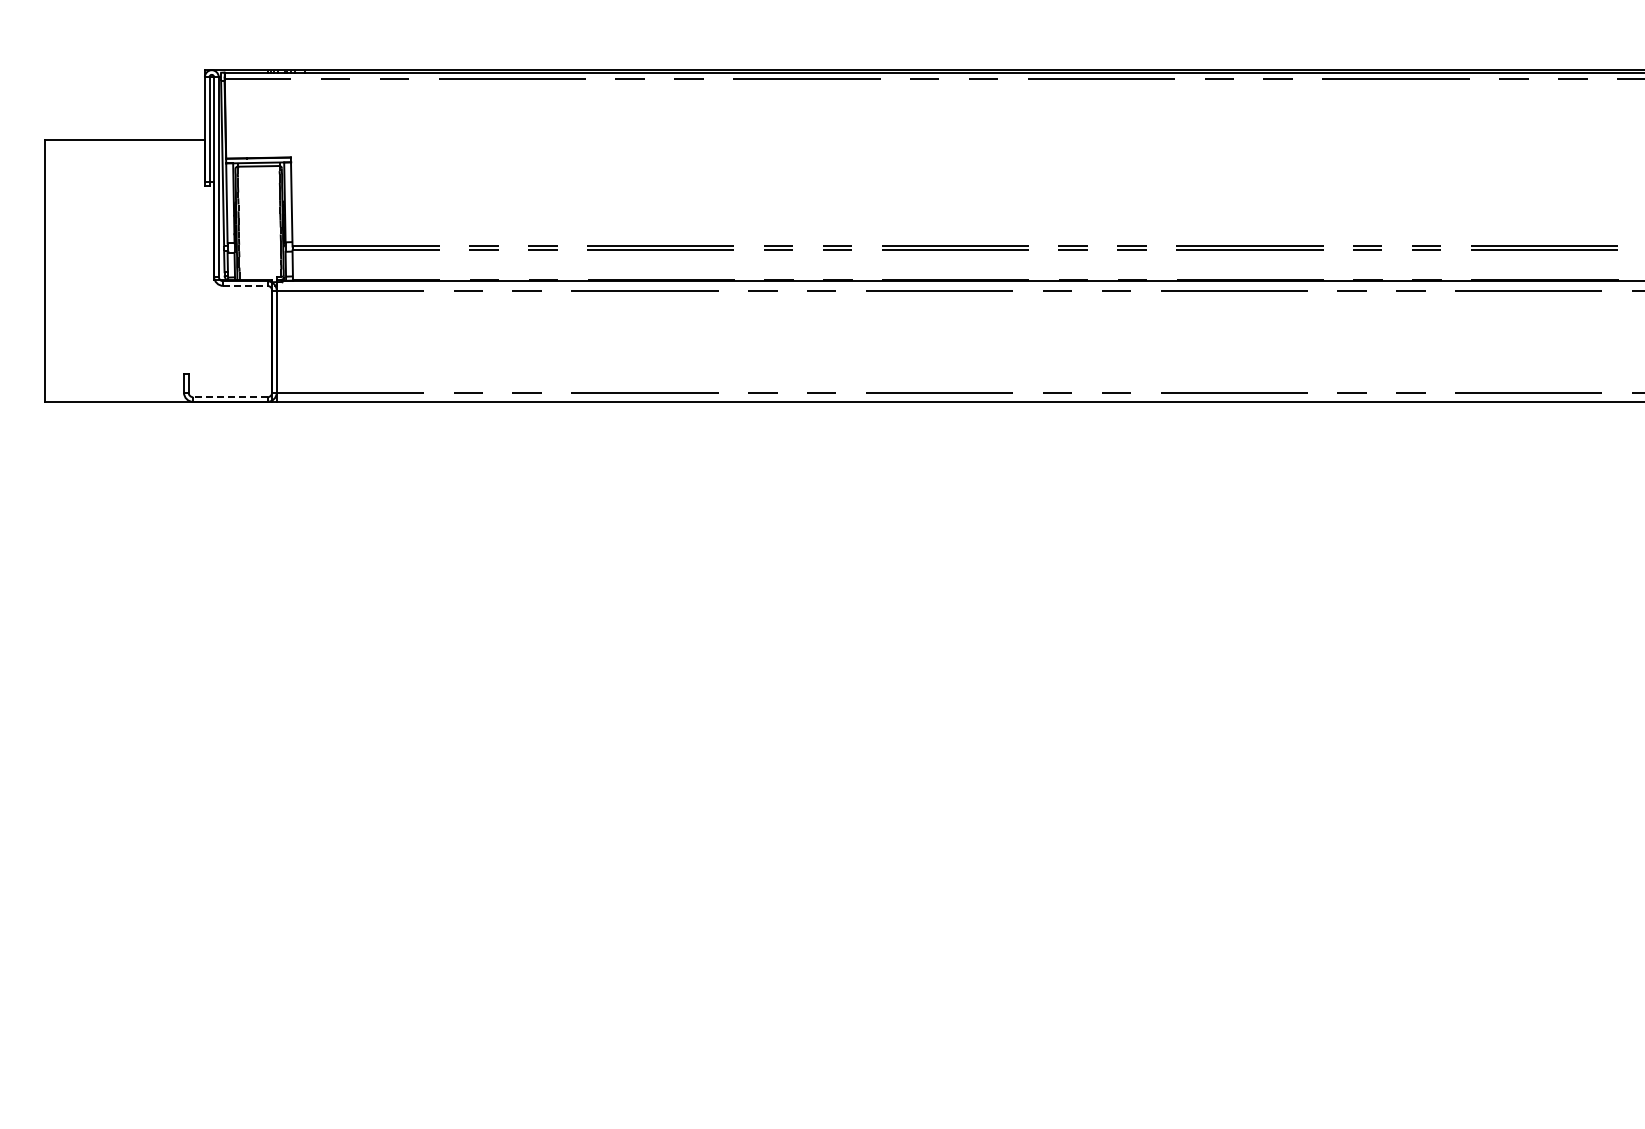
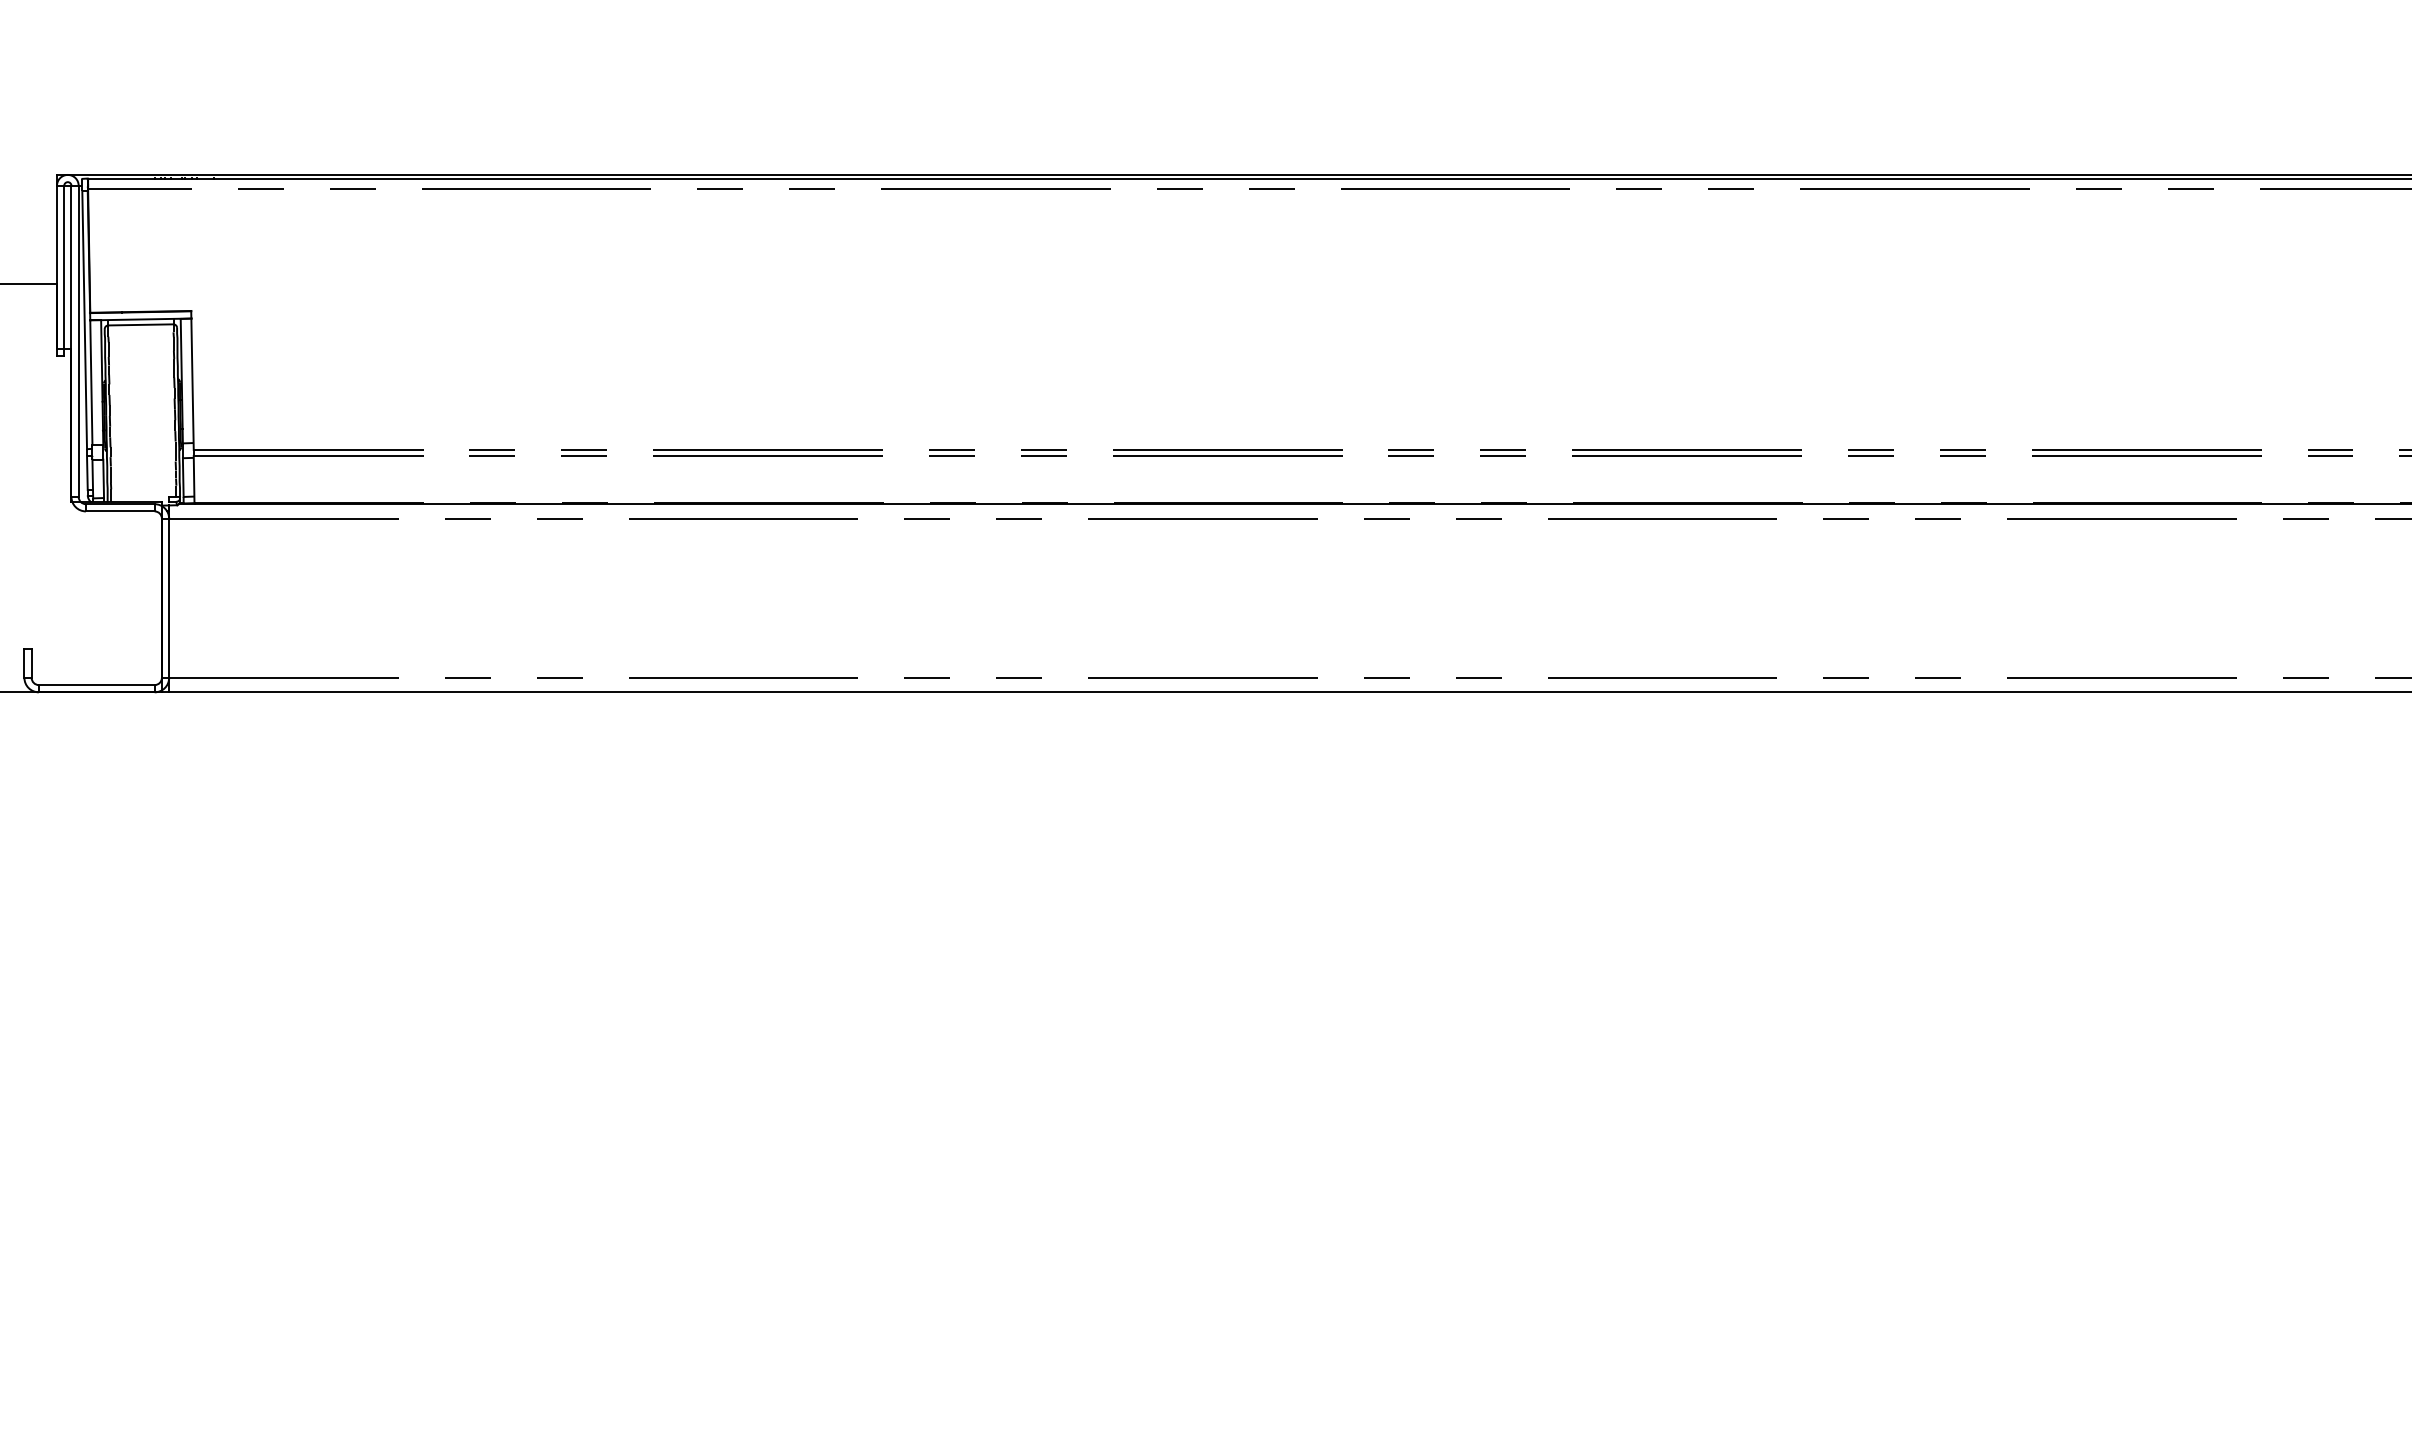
line: (245, 285) -> (120, 510), dashed -> solid
line: (229, 397) -> (95, 685), dashed -> solid

